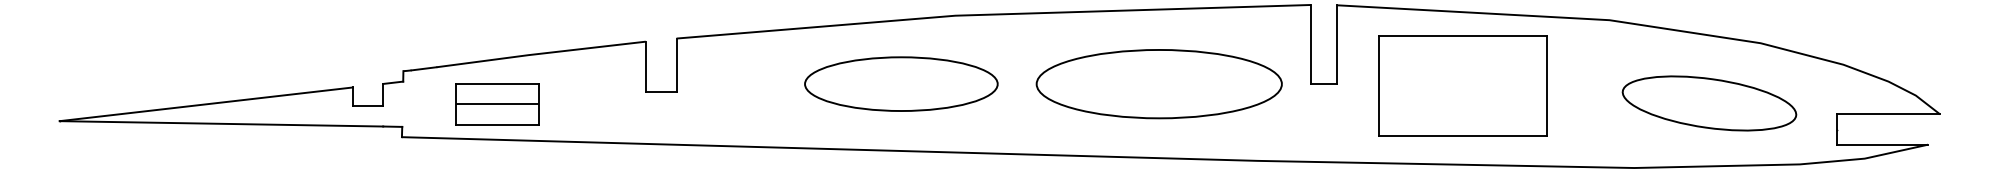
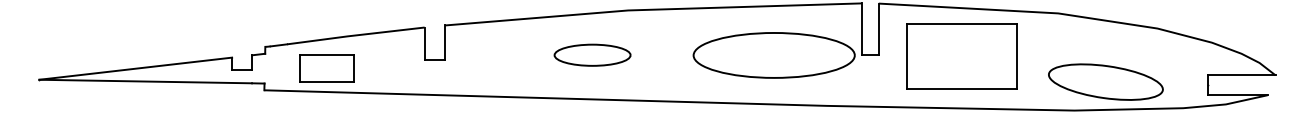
part: (901, 82) -> (592, 54), size x0.6
part: (1158, 84) -> (773, 55), moved
part: (1708, 102) -> (1105, 81), moved
line: (496, 103) -> (326, 68), removed

